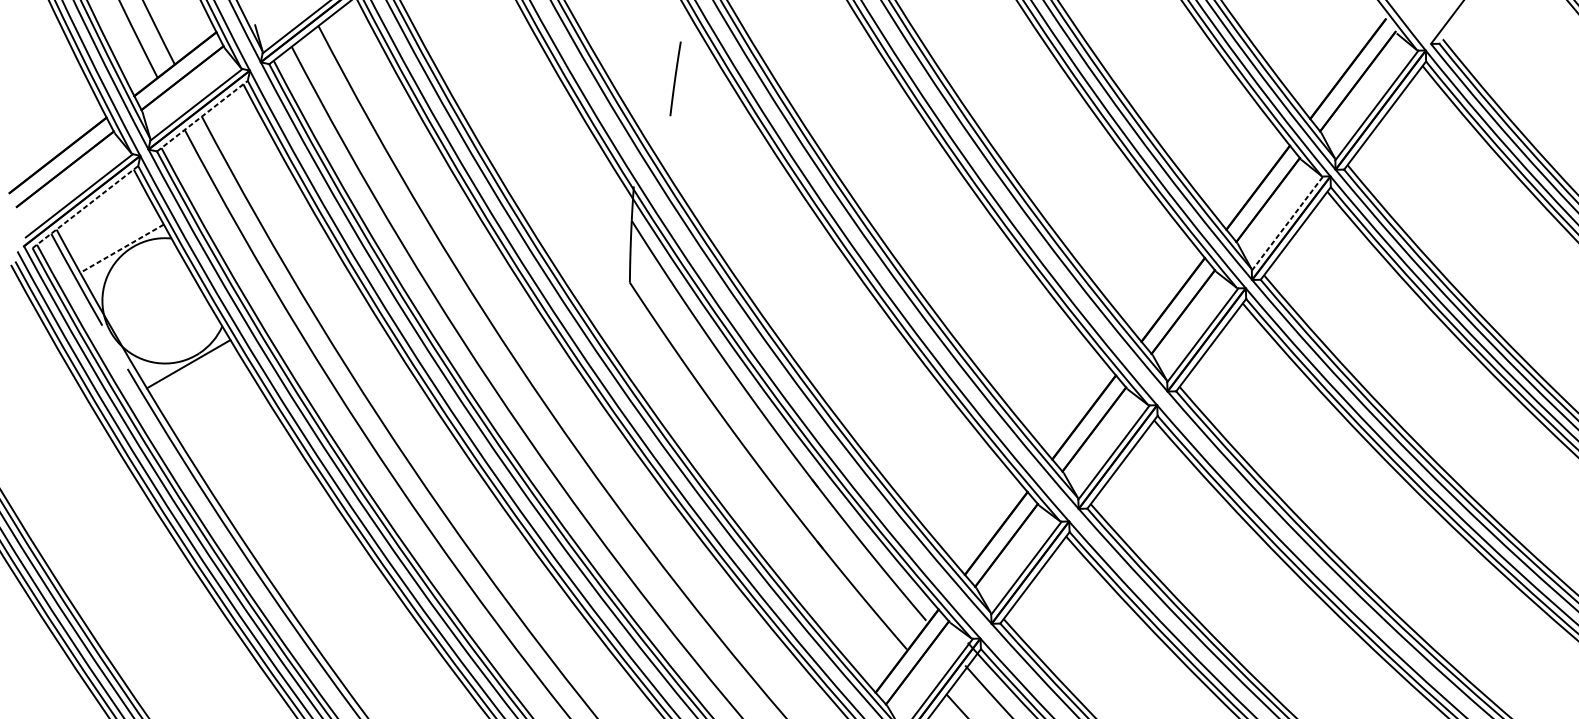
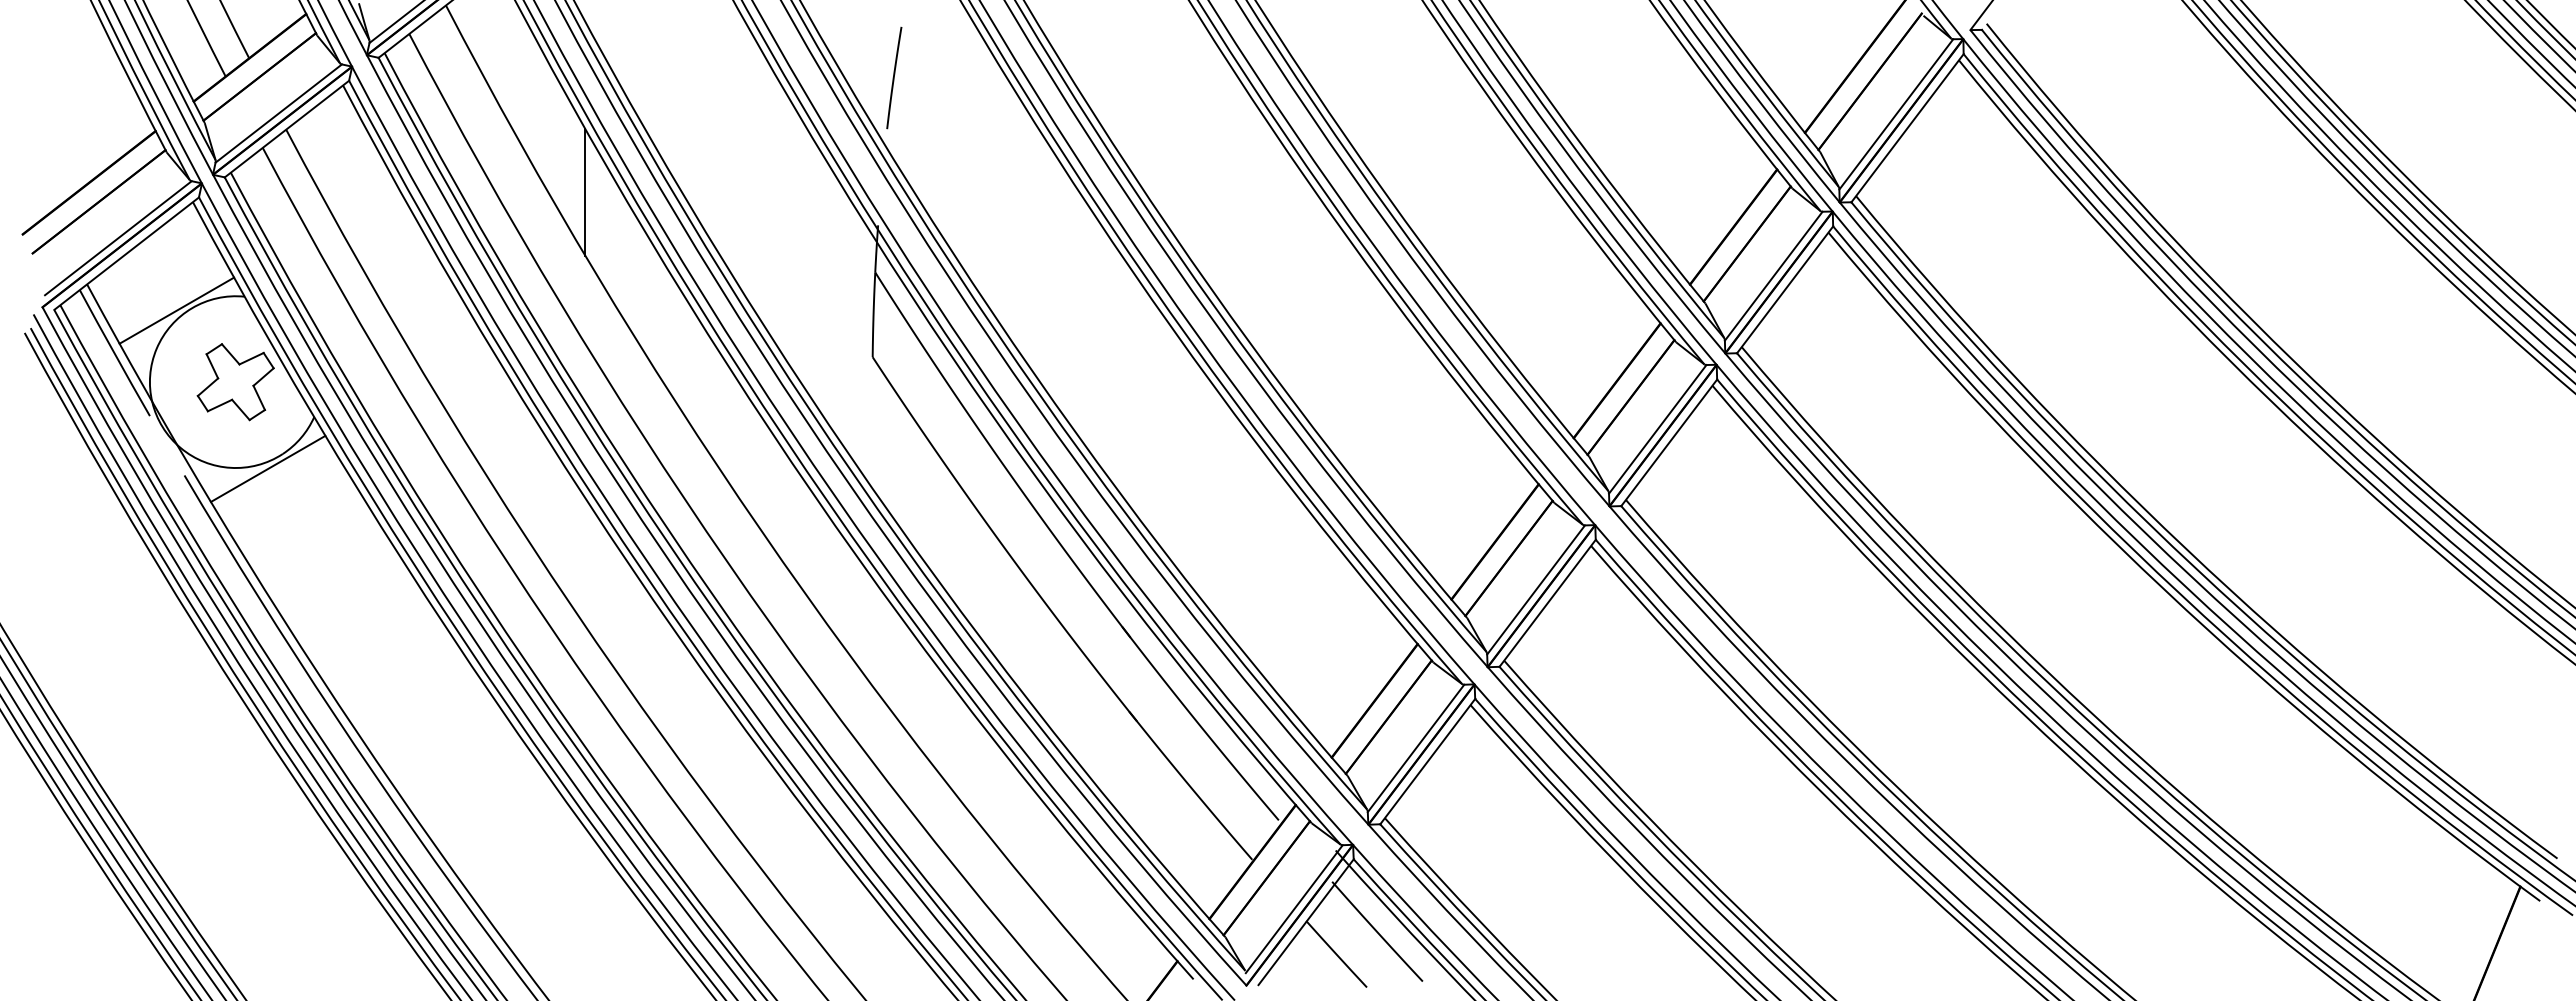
line: (675, 79) -> (894, 78), moved
line: (202, 116) -> (287, 129), dashed -> solid
line: (420, 161) -> (585, 191), added
line: (85, 206) -> (126, 253), dashed -> solid
line: (1287, 223) -> (1773, 276), dashed -> solid
line: (121, 248) -> (176, 310), dashed -> solid
part: (164, 301) -> (235, 382), added

